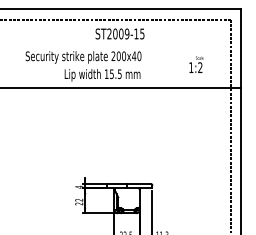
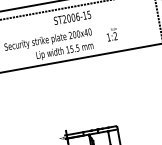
text: (127, 33) -> (78, 16), ST2009-15 -> ST2006-15
text: (196, 64) -> (112, 34), moved

